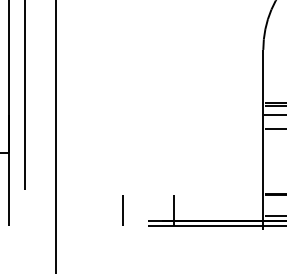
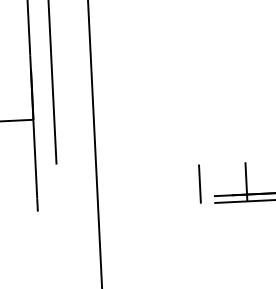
line: (122, 210) -> (199, 184), moved

